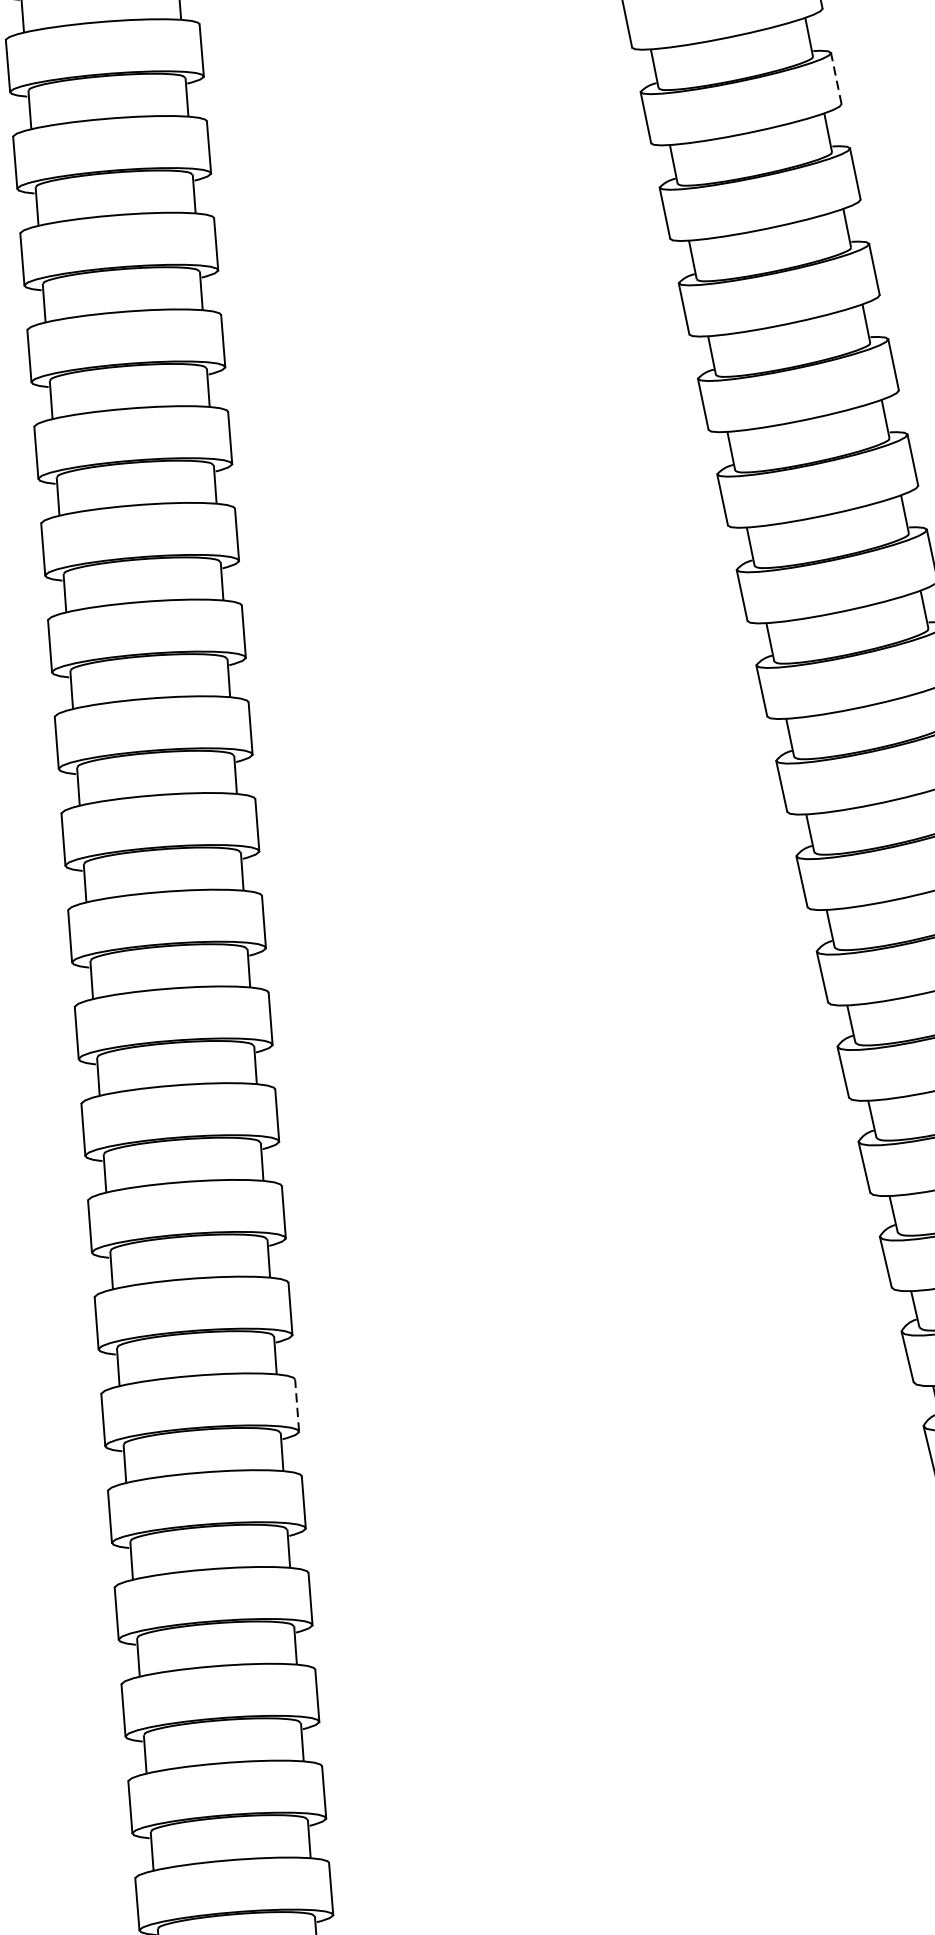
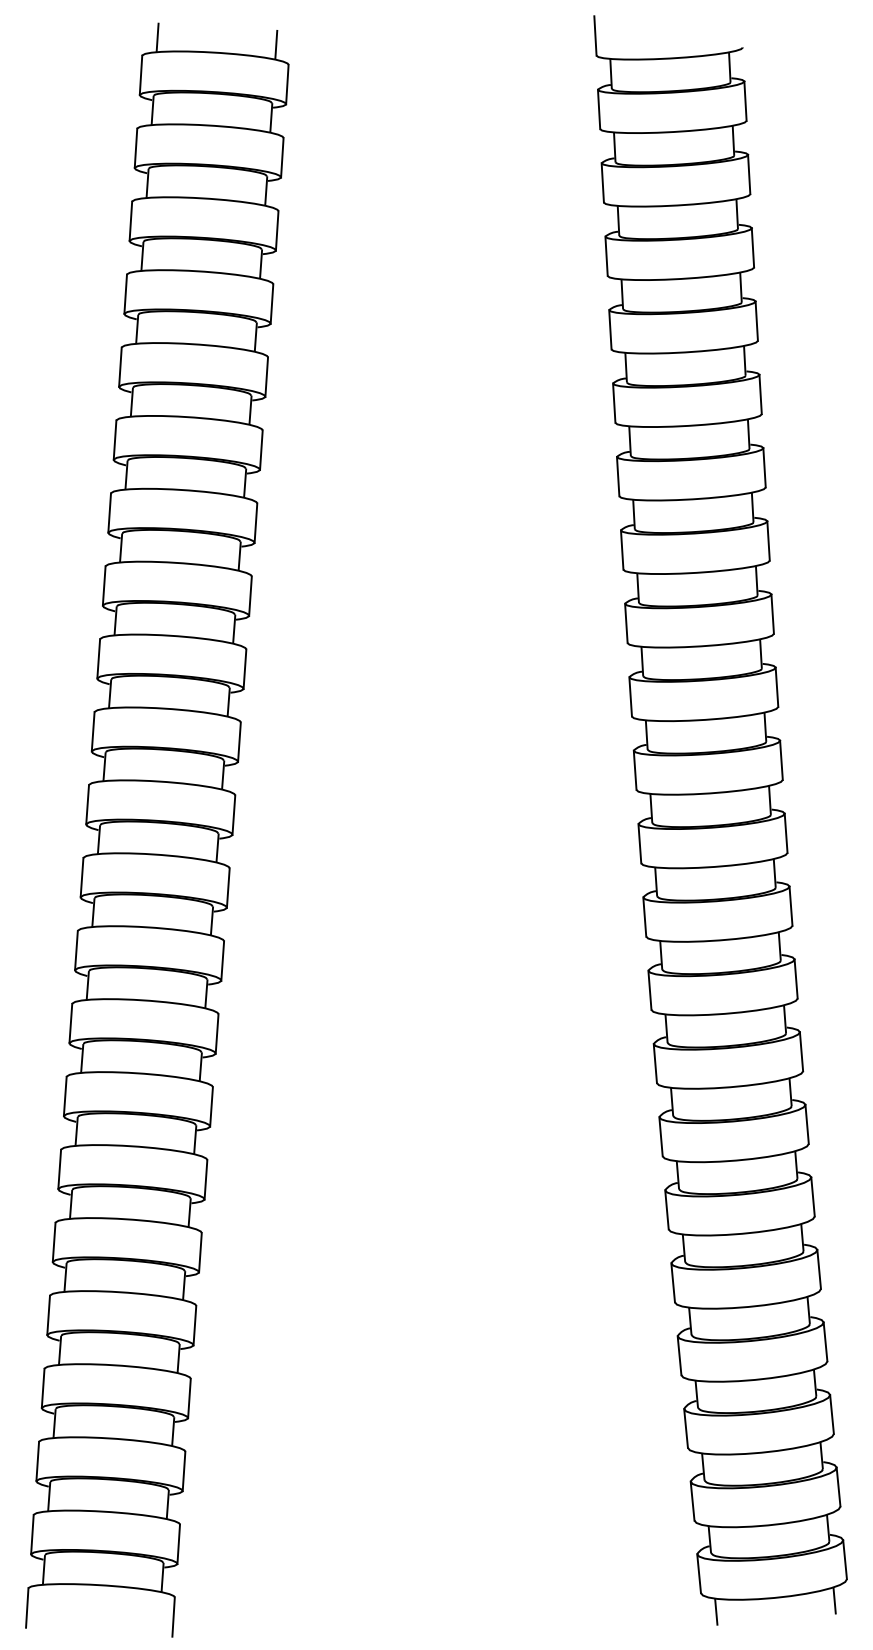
line: (835, 78) -> (752, 247), dashed -> solid
line: (296, 1405) -> (205, 1179), dashed -> solid

